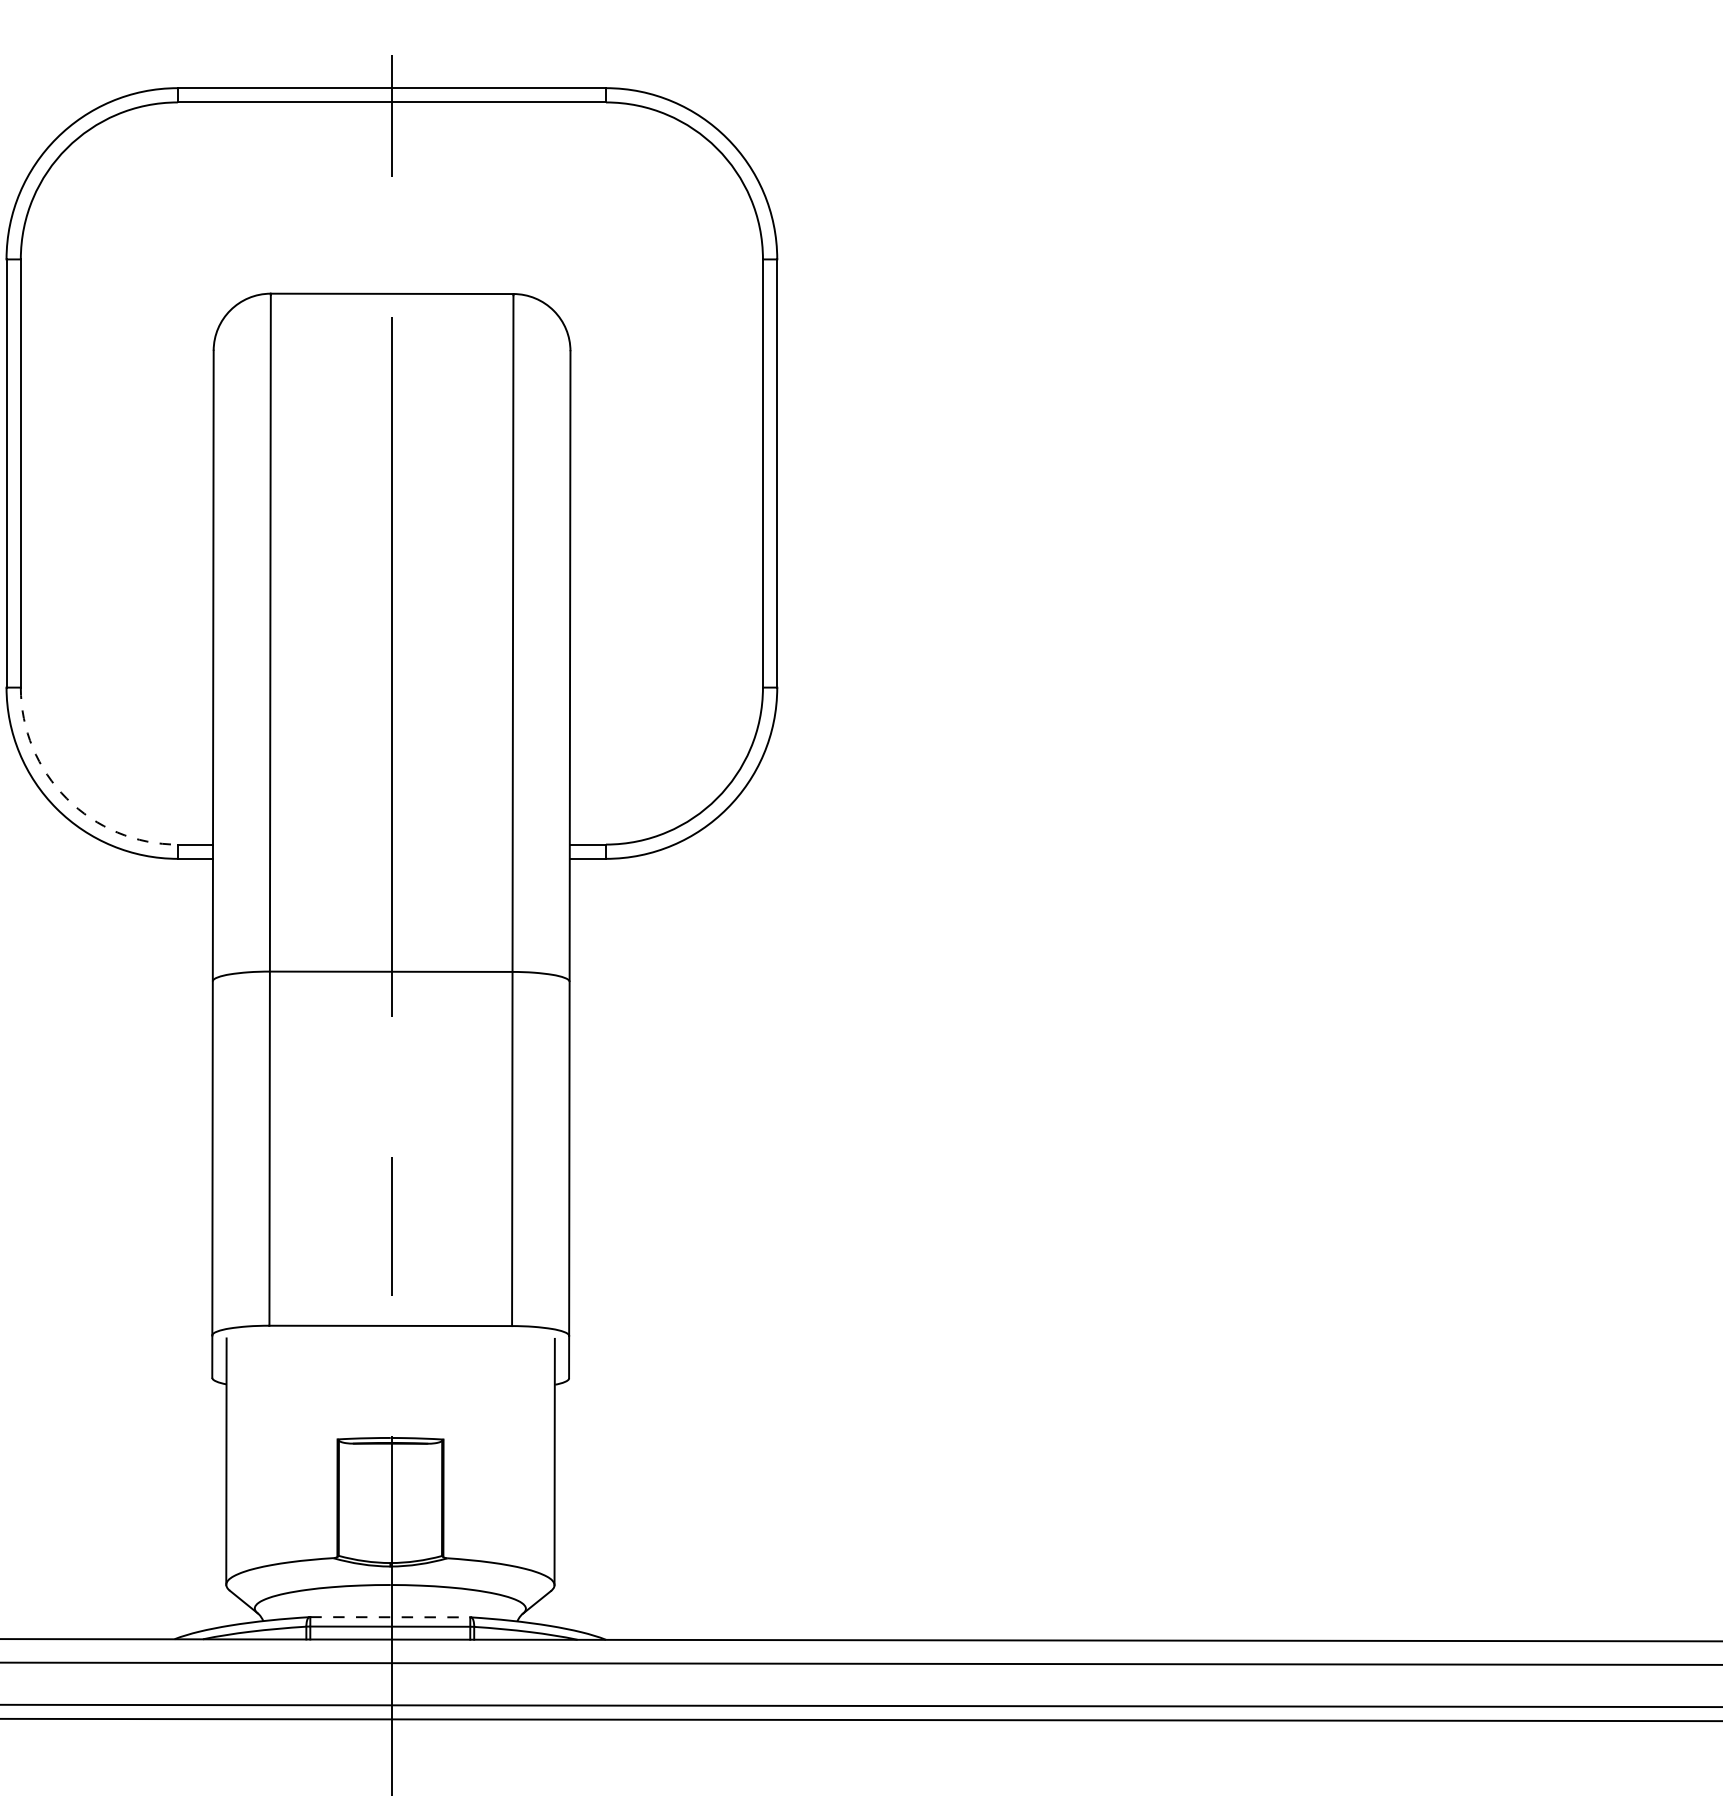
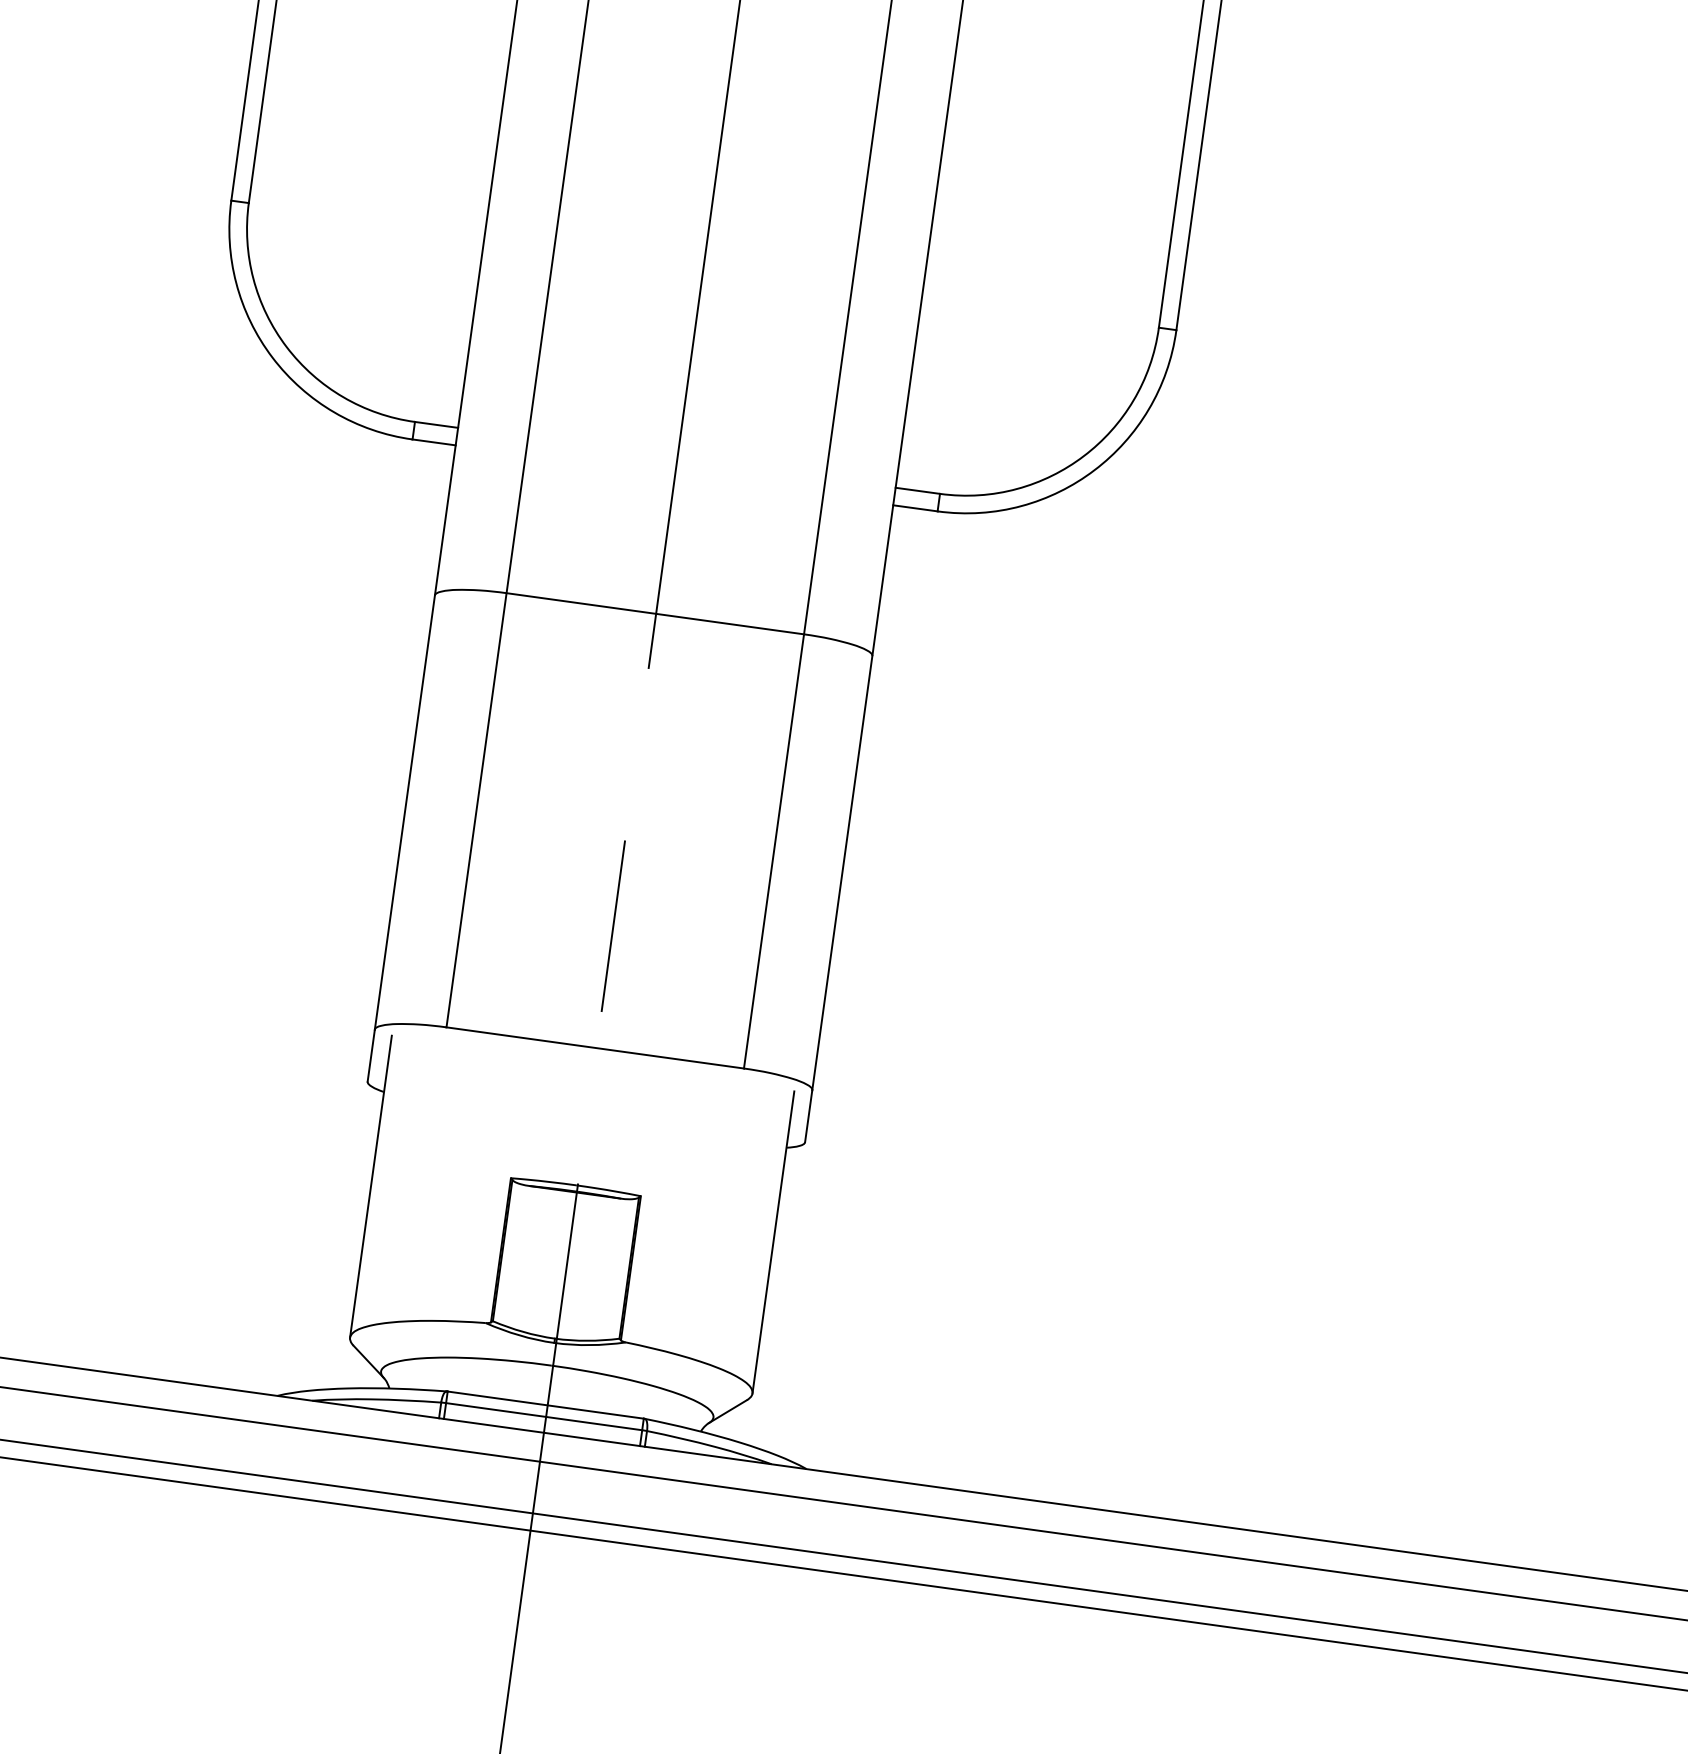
arc: (66, 798) -> (286, 346), dashed -> solid
line: (390, 1617) -> (545, 1405), dashed -> solid

